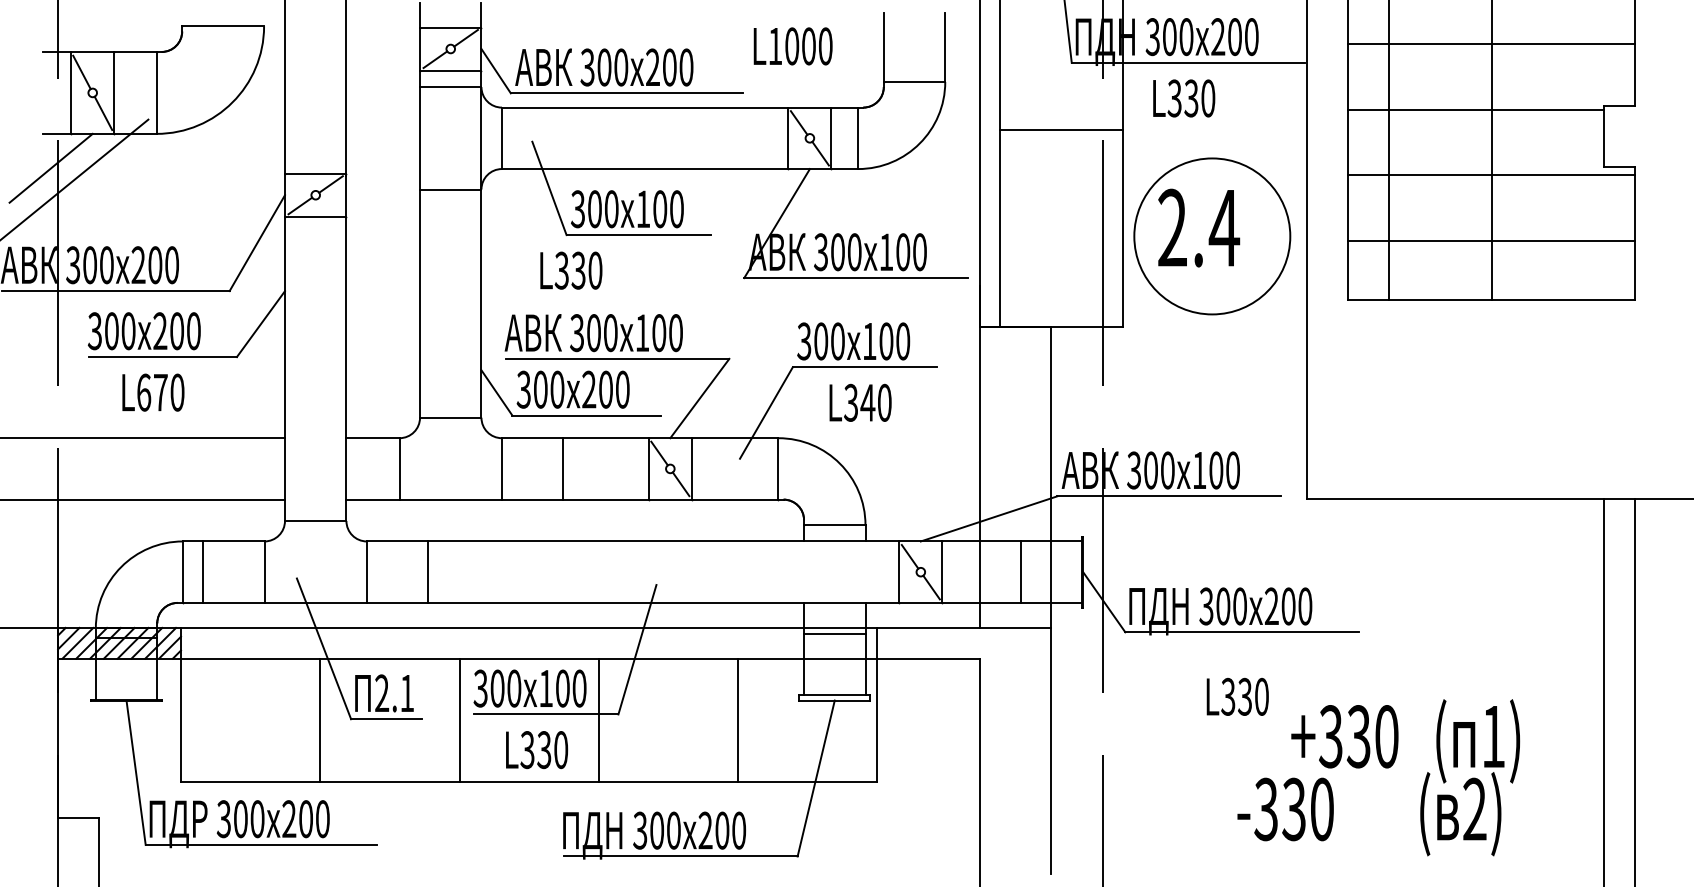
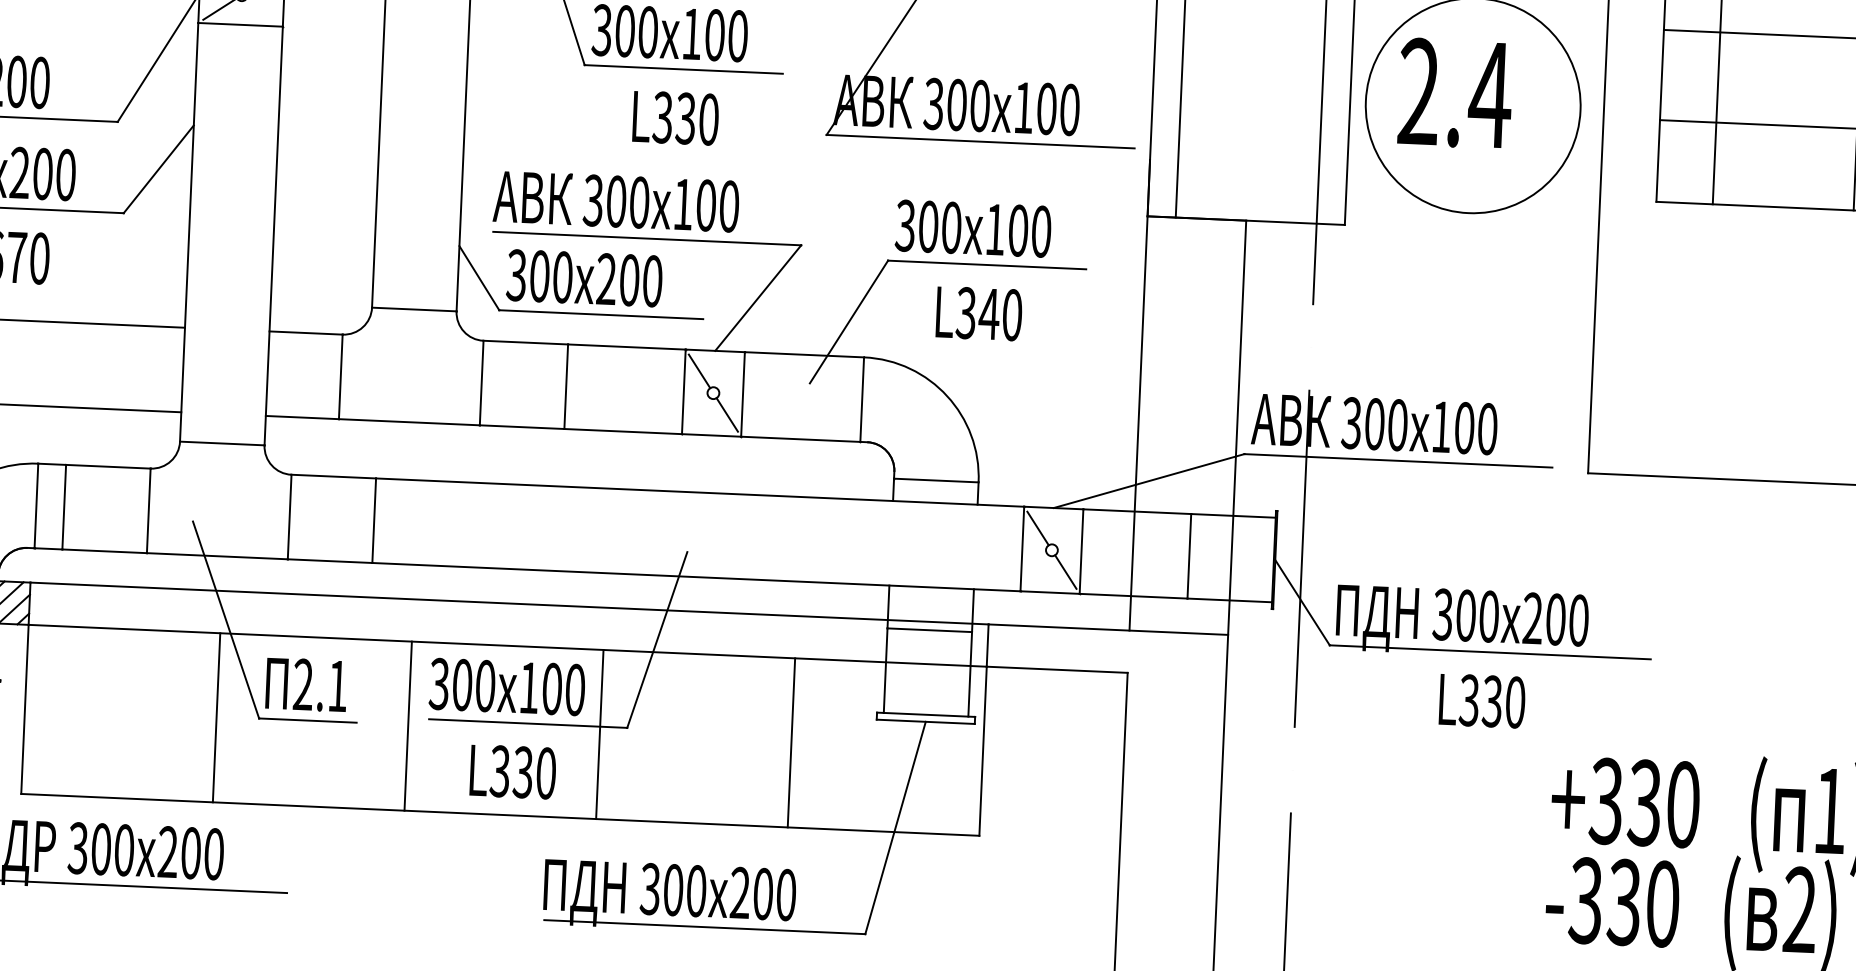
text: (571, 270) -> (676, 117), moved
text: (1237, 696) -> (1481, 700), moved
text: (1285, 809) -> (1612, 901), moved

